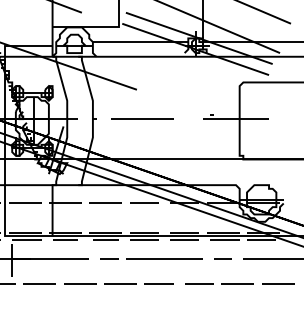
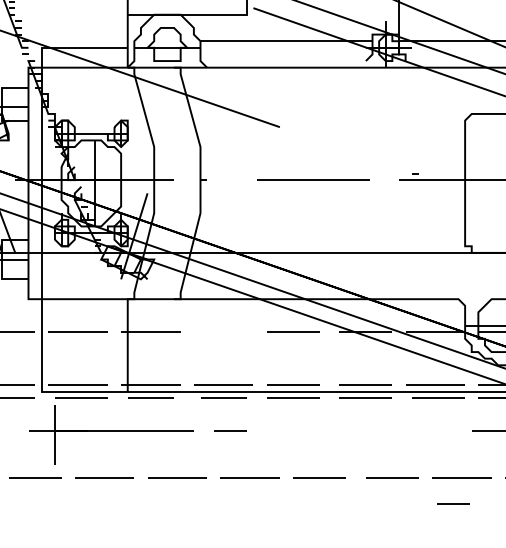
line: (142, 118) -> (313, 178), moved
line: (105, 202) -> (223, 330), removed
line: (164, 258) -> (329, 431), removed
line: (222, 258) -> (452, 503), moved

